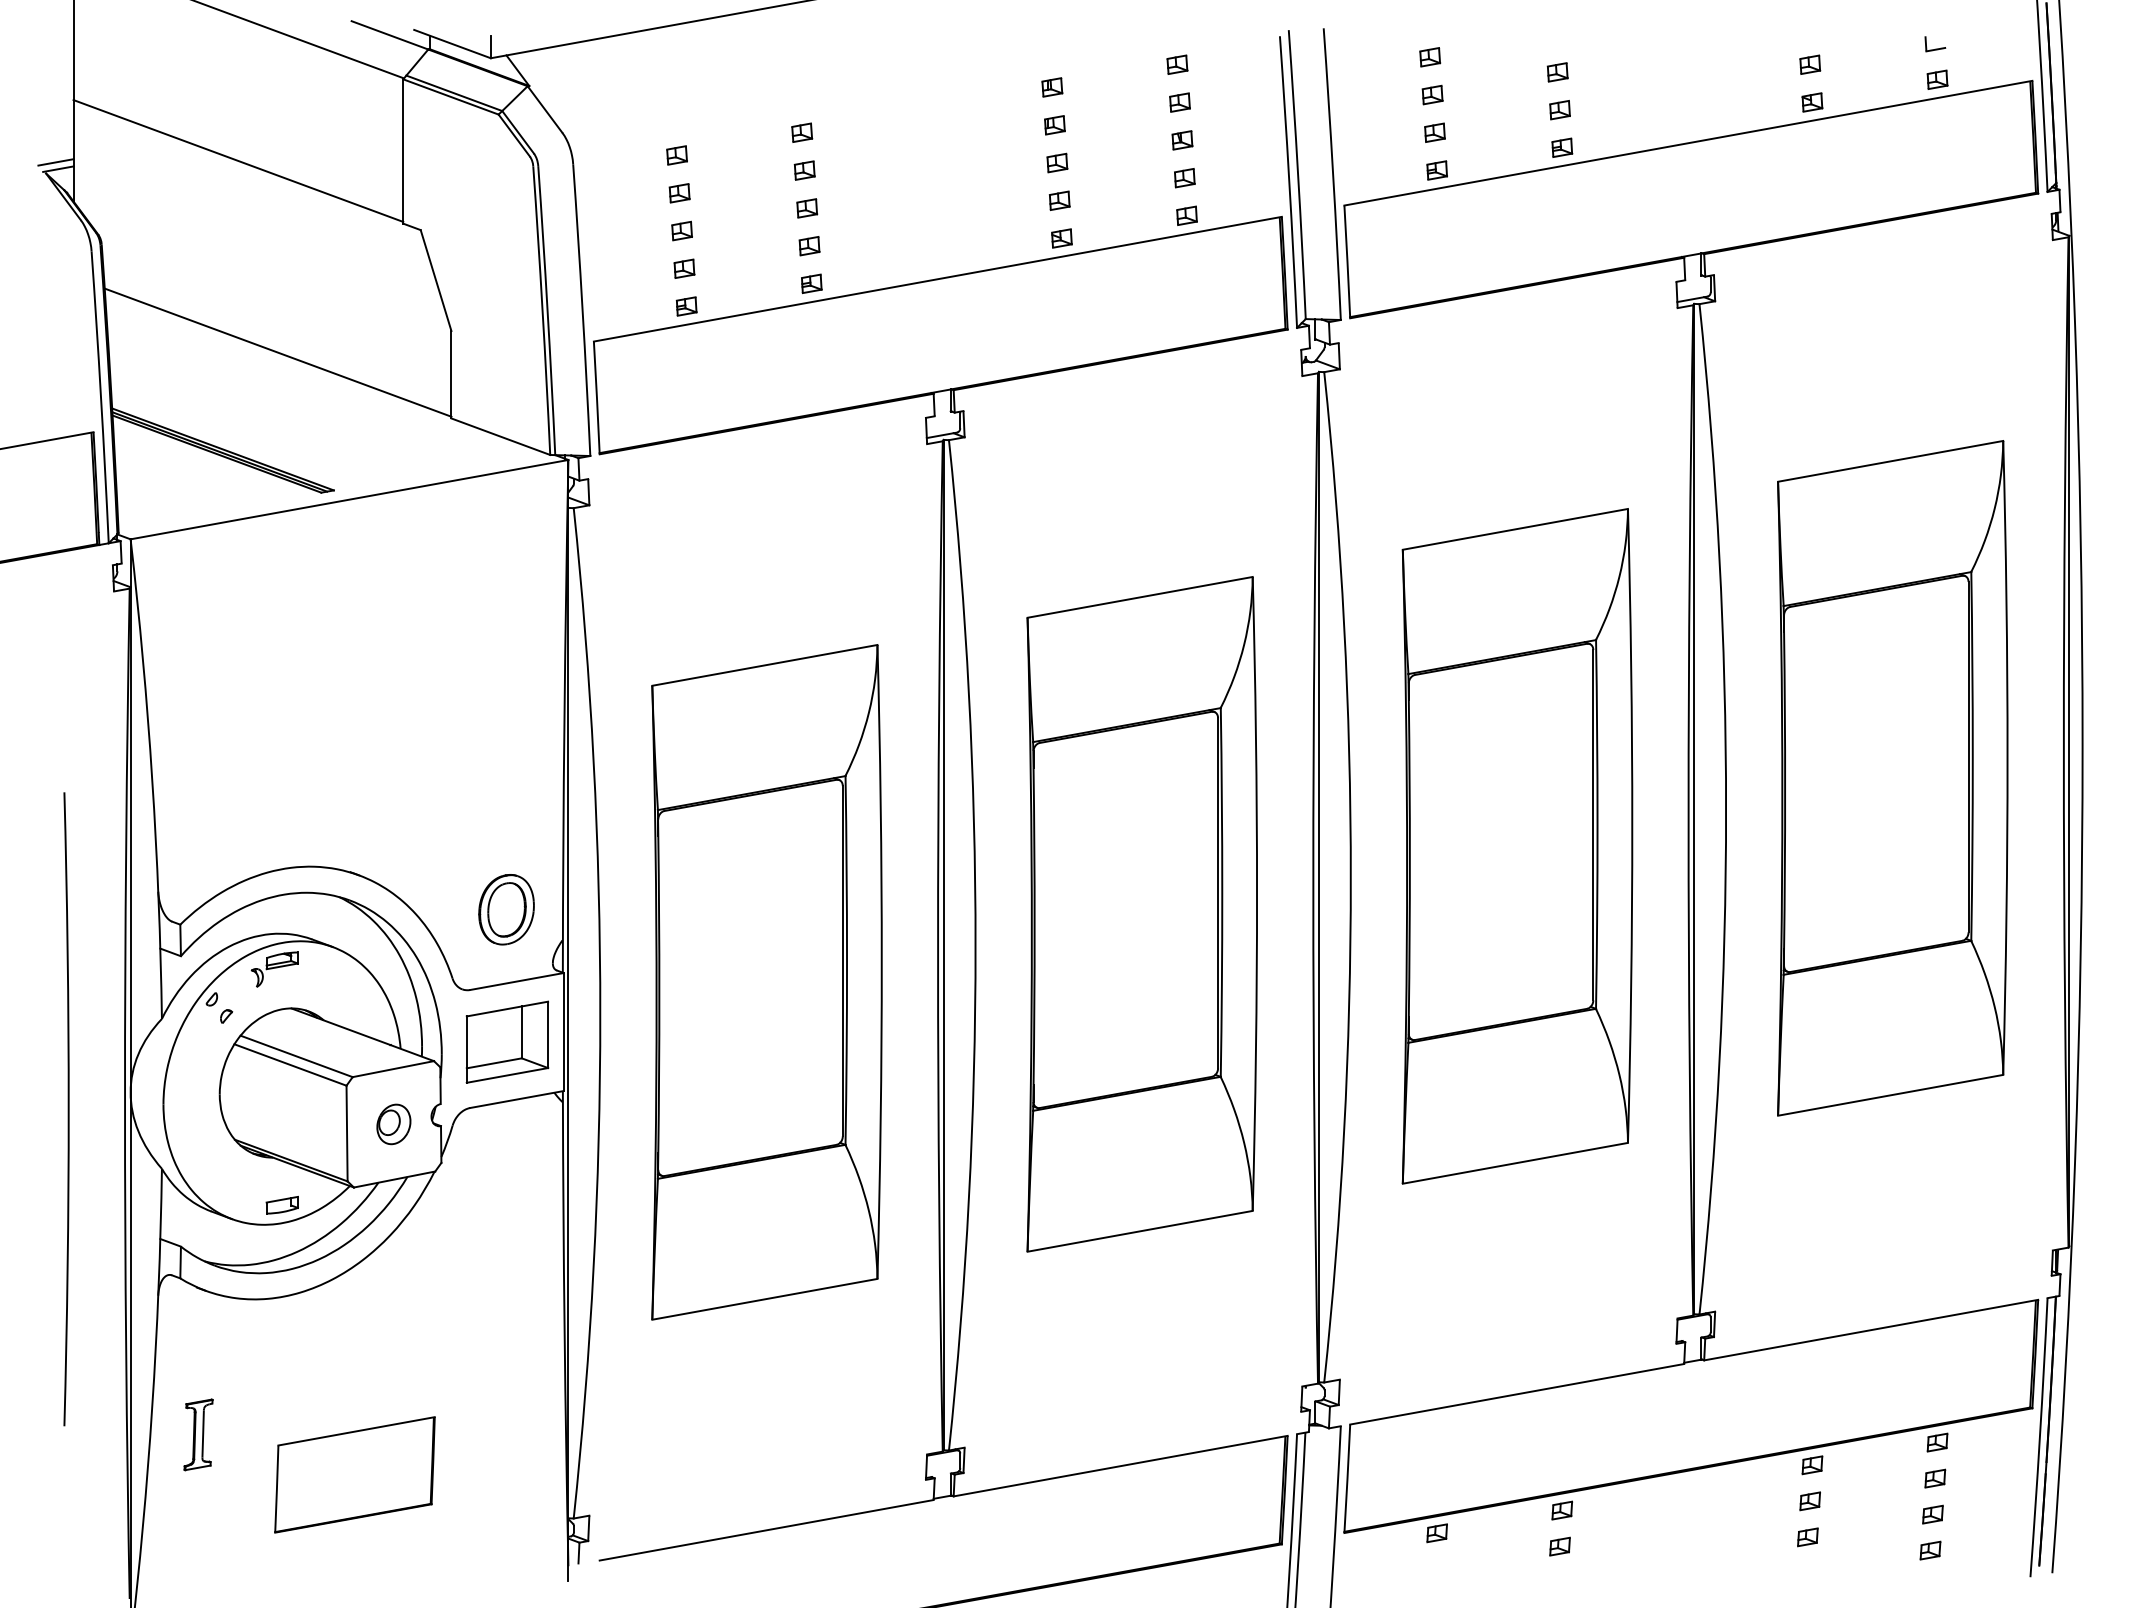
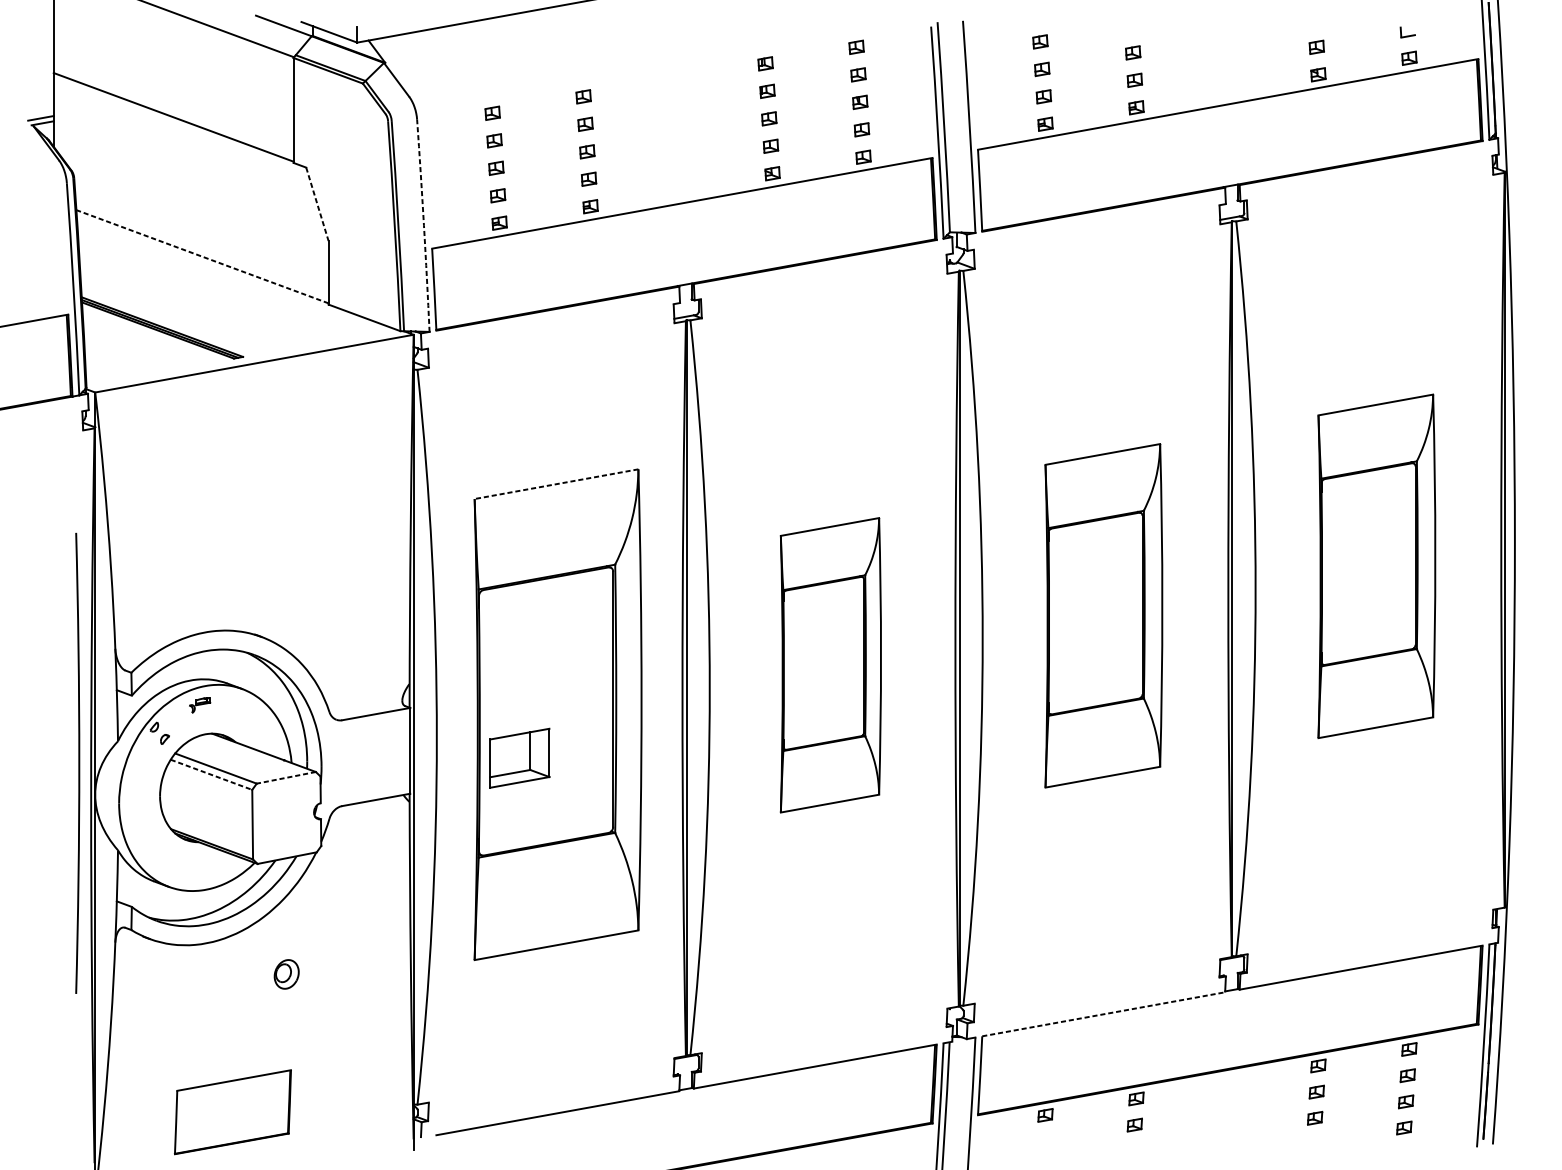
line: (436, 280) -> (317, 204), solid -> dashed
arc: (582, 310) -> (423, 226), solid -> dashed
line: (278, 352) -> (202, 256), solid -> dashed
line: (764, 665) -> (556, 484), solid -> dashed
part: (1892, 778) -> (1376, 566), size x0.7
part: (1517, 846) -> (1103, 615), size x0.7
part: (506, 909) -> (368, 661), removed
part: (1141, 914) -> (830, 665), size x0.6
part: (274, 969) -> (199, 705), size x0.6
part: (507, 1041) -> (519, 757), moved
line: (290, 1065) -> (211, 775), solid -> dashed
line: (392, 1069) -> (285, 778), solid -> dashed
arc: (67, 1109) -> (78, 763), moved
part: (393, 1124) -> (286, 974), moved
part: (281, 1204) -> (204, 876), removed
line: (1517, 1394) -> (1103, 1014), solid -> dashed
part: (198, 1434) -> (144, 1043), removed
part: (354, 1474) -> (232, 1111), moved

